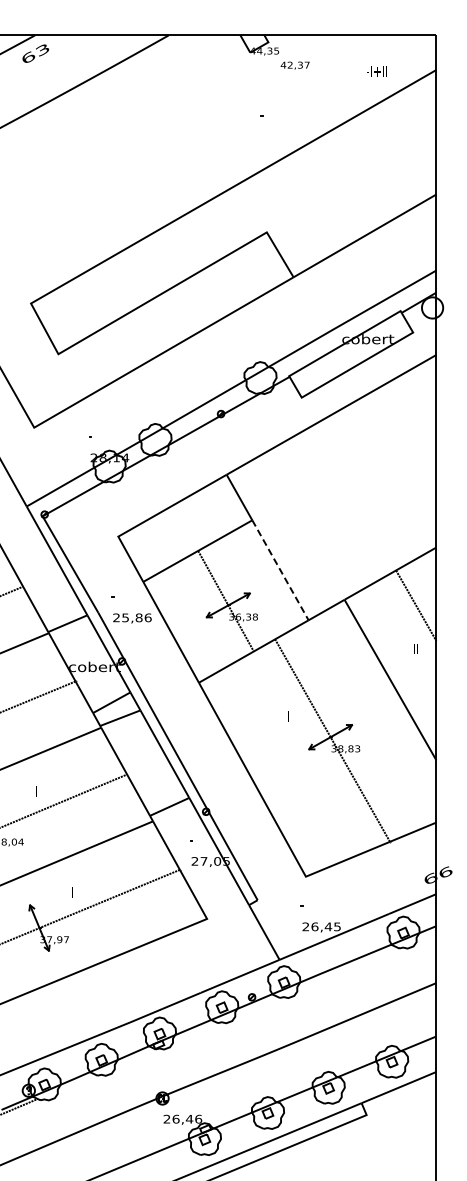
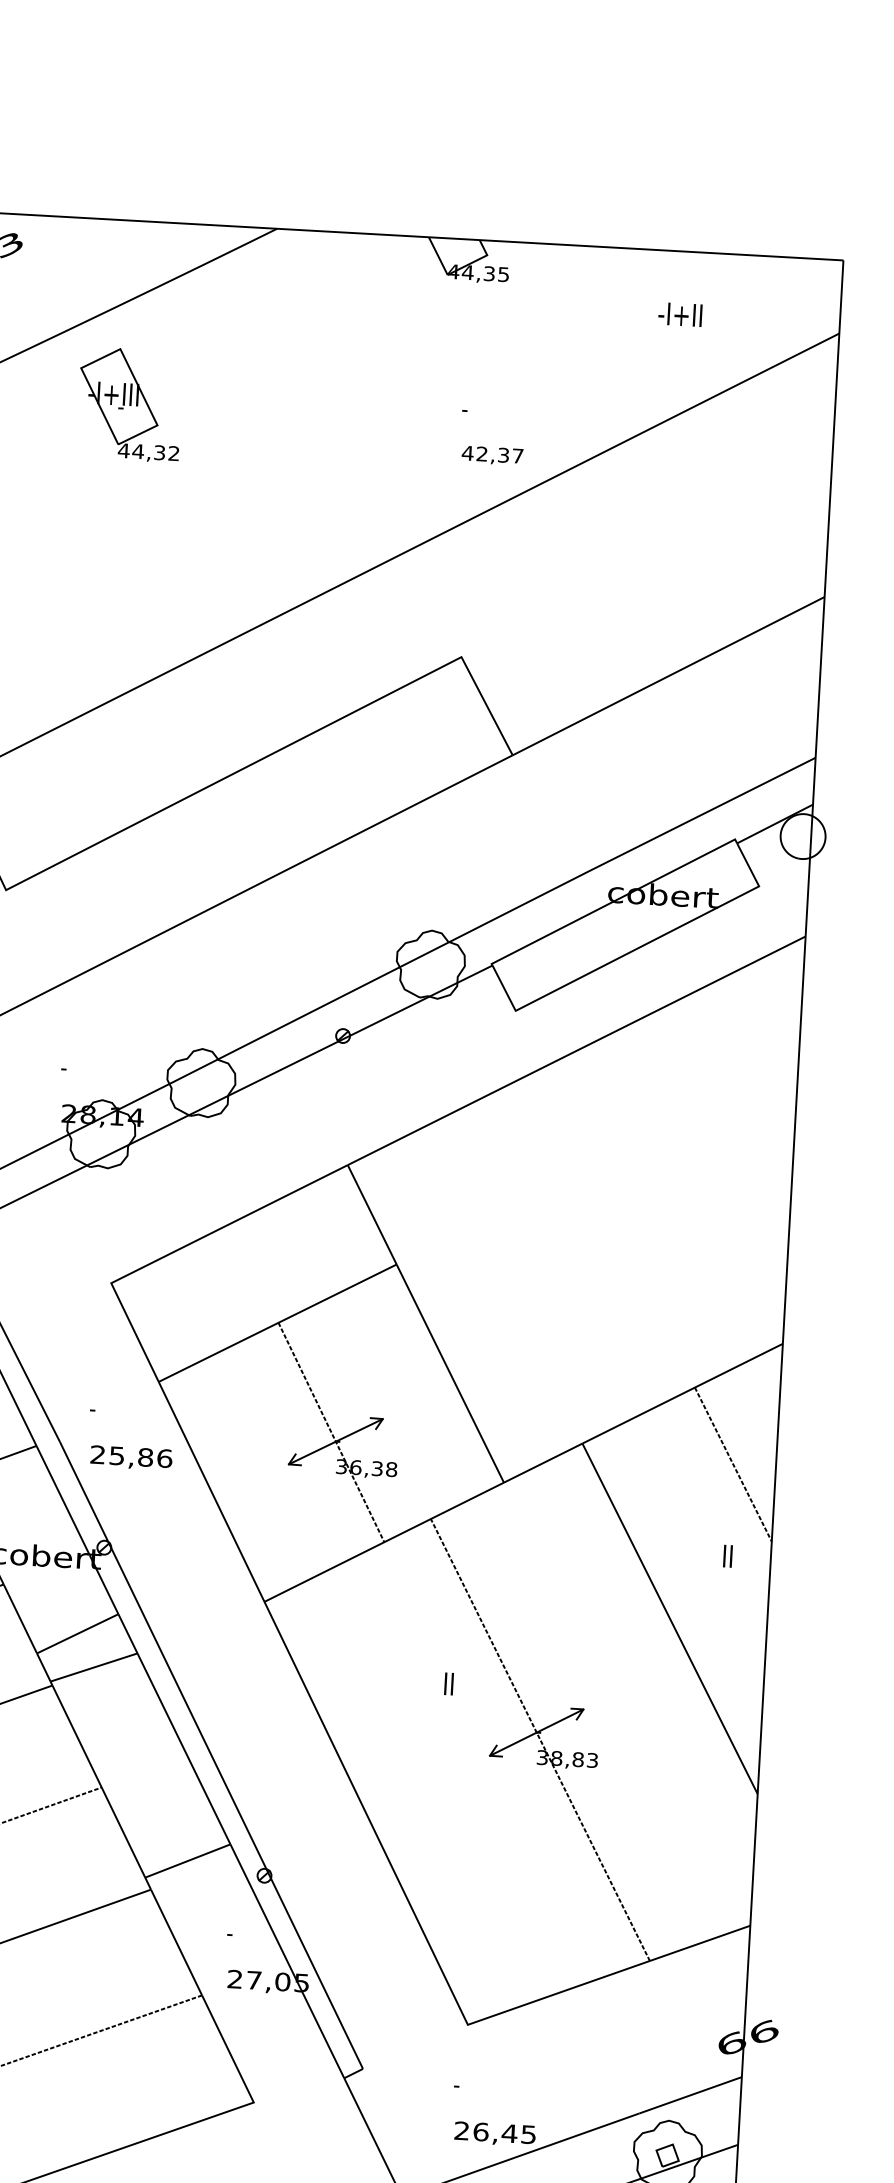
text: (294, 65) -> (491, 455), moved
text: (376, 71) -> (679, 315), moved
part: (103, 121) -> (128, 403), added
line: (280, 570) -> (450, 1374), dashed -> solid
text: (287, 716) -> (447, 1683), I -> II

